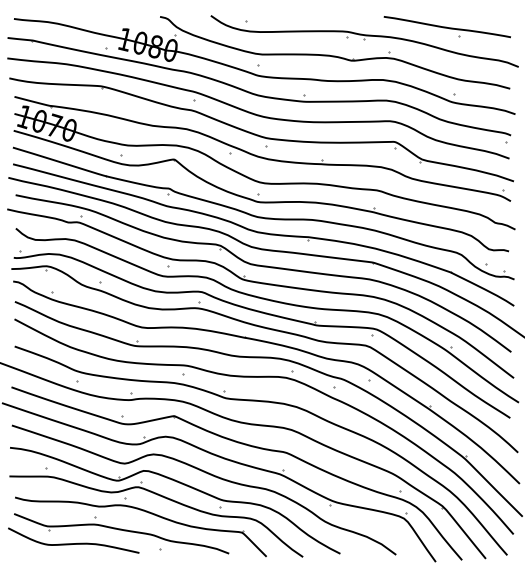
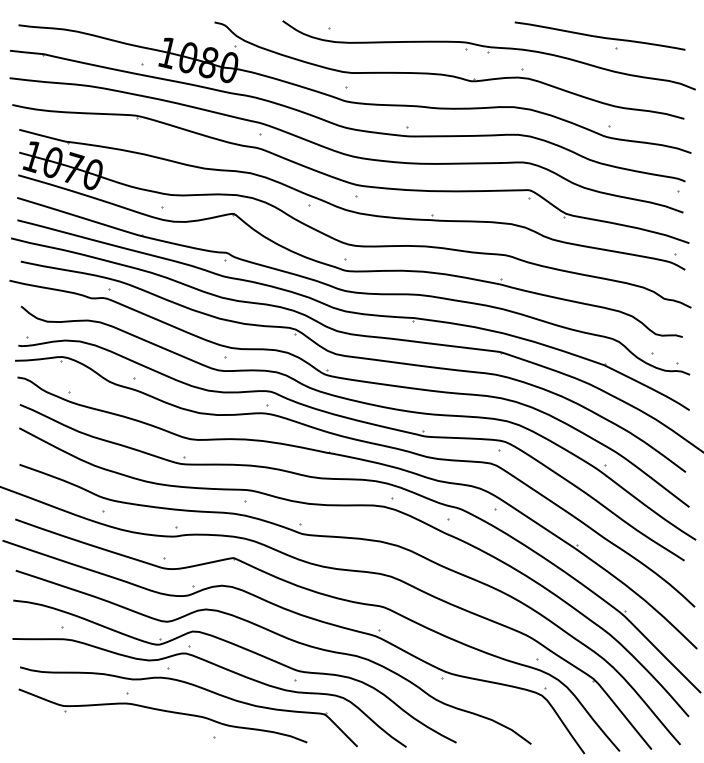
curve: (73, 543) -> (98, 728), removed

